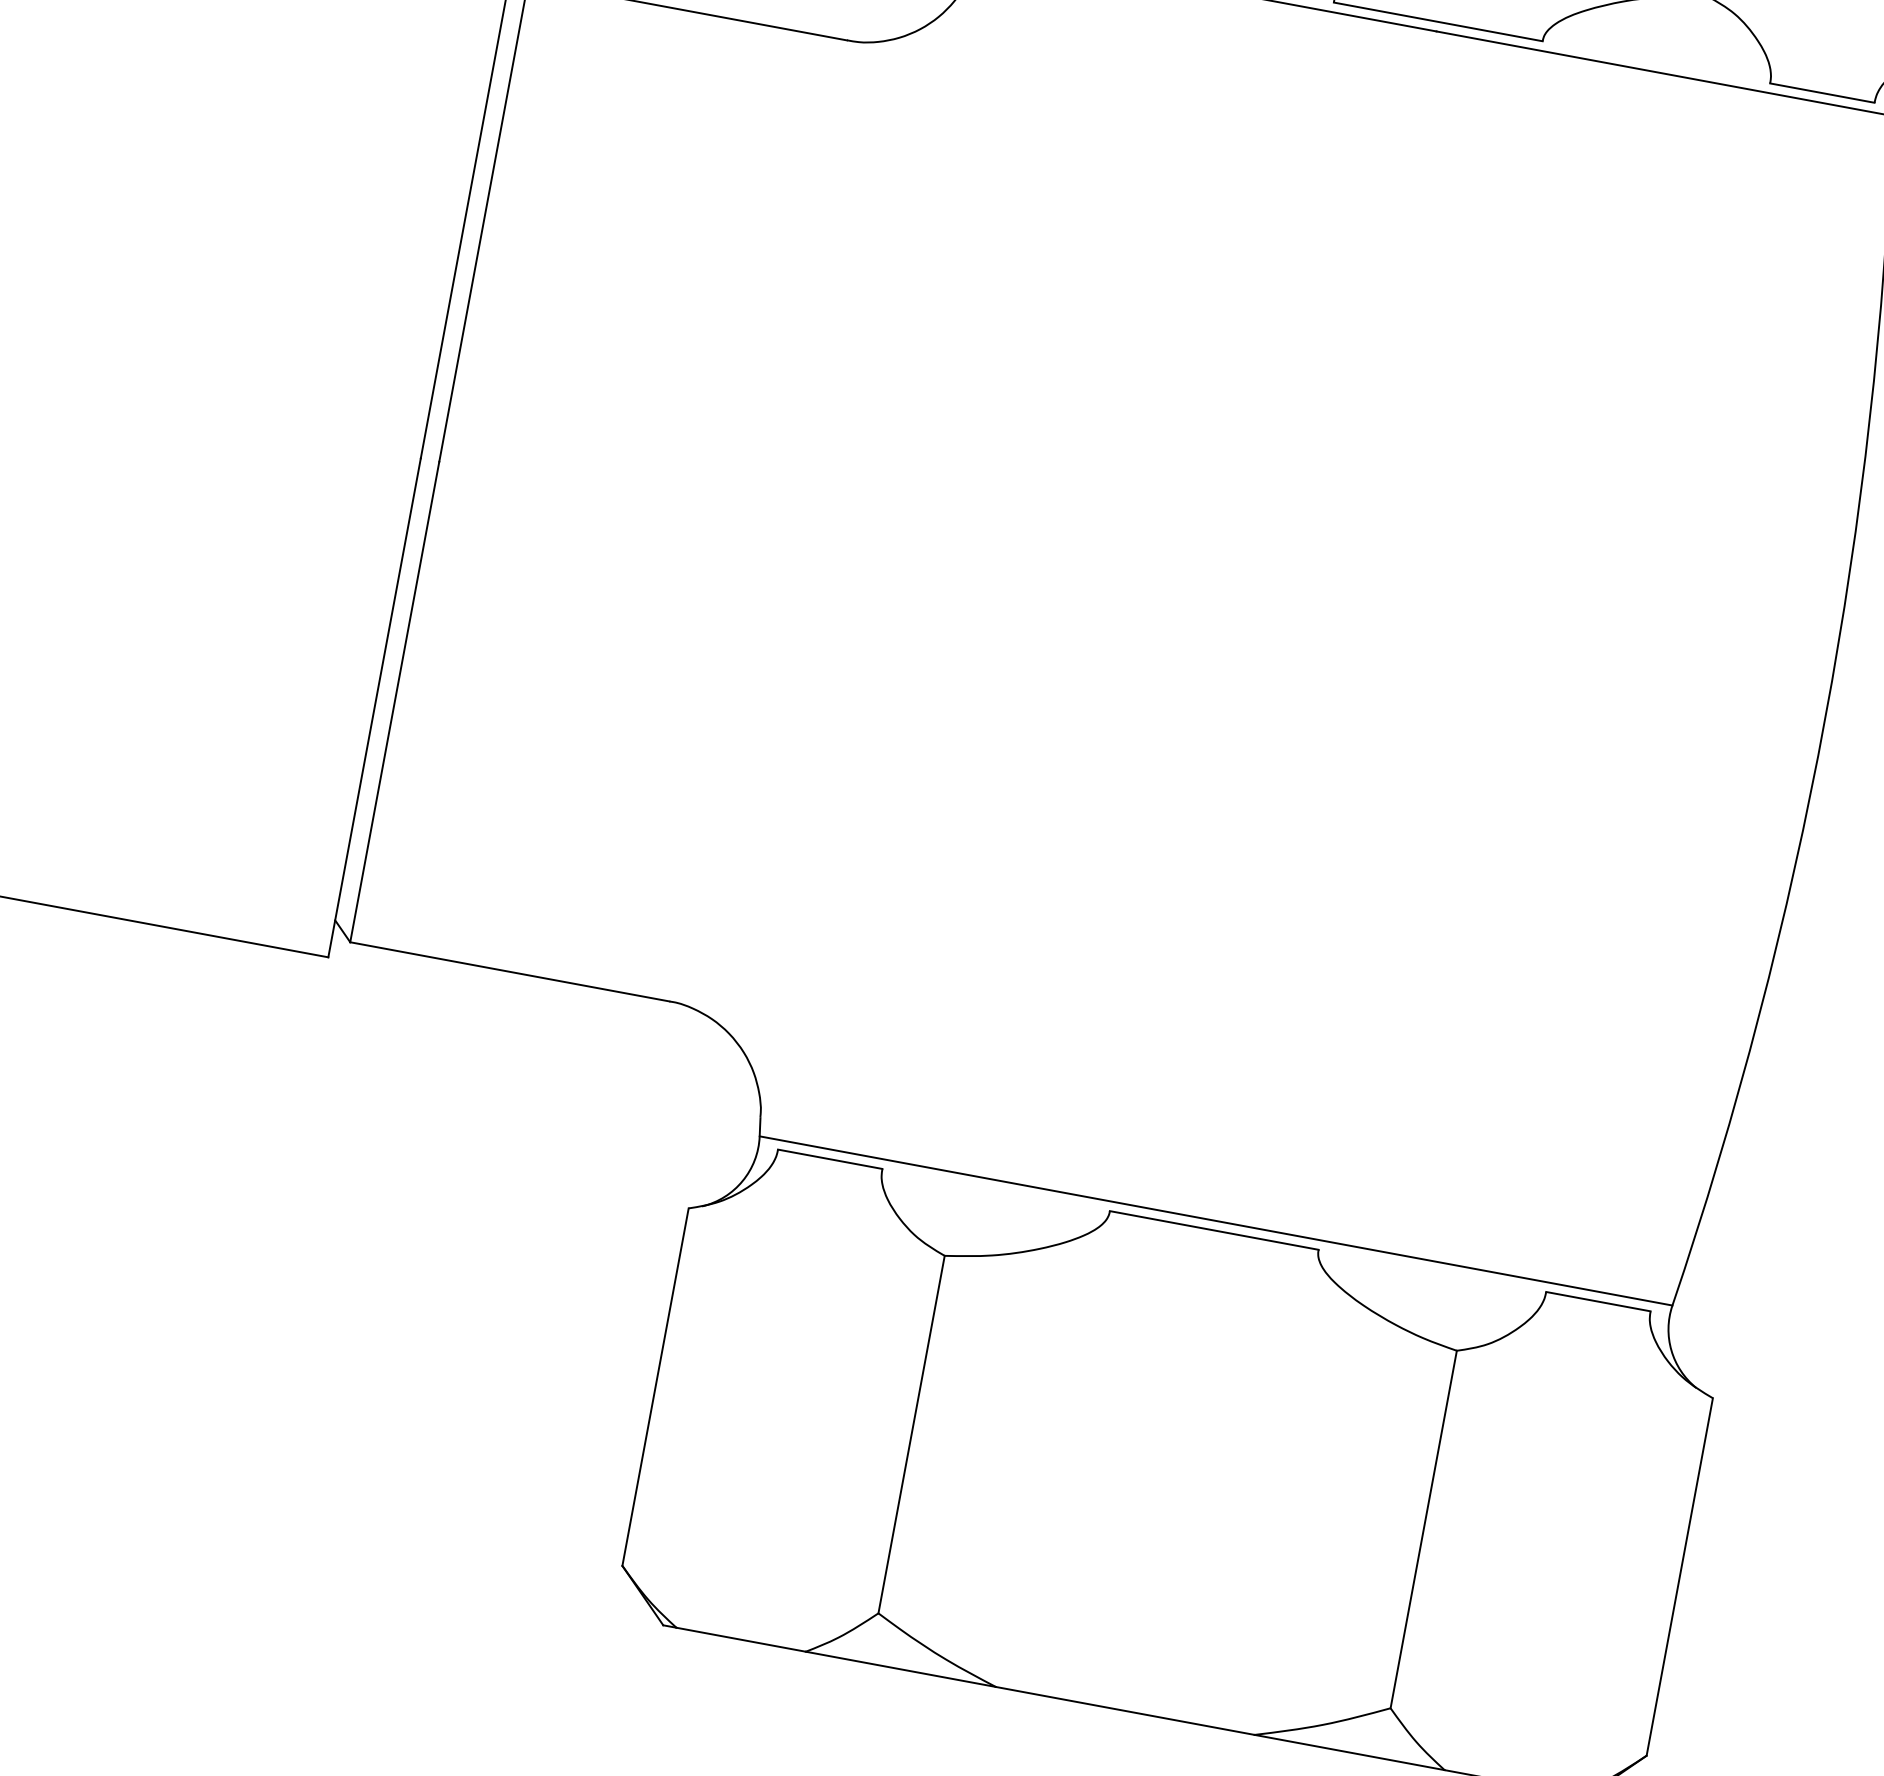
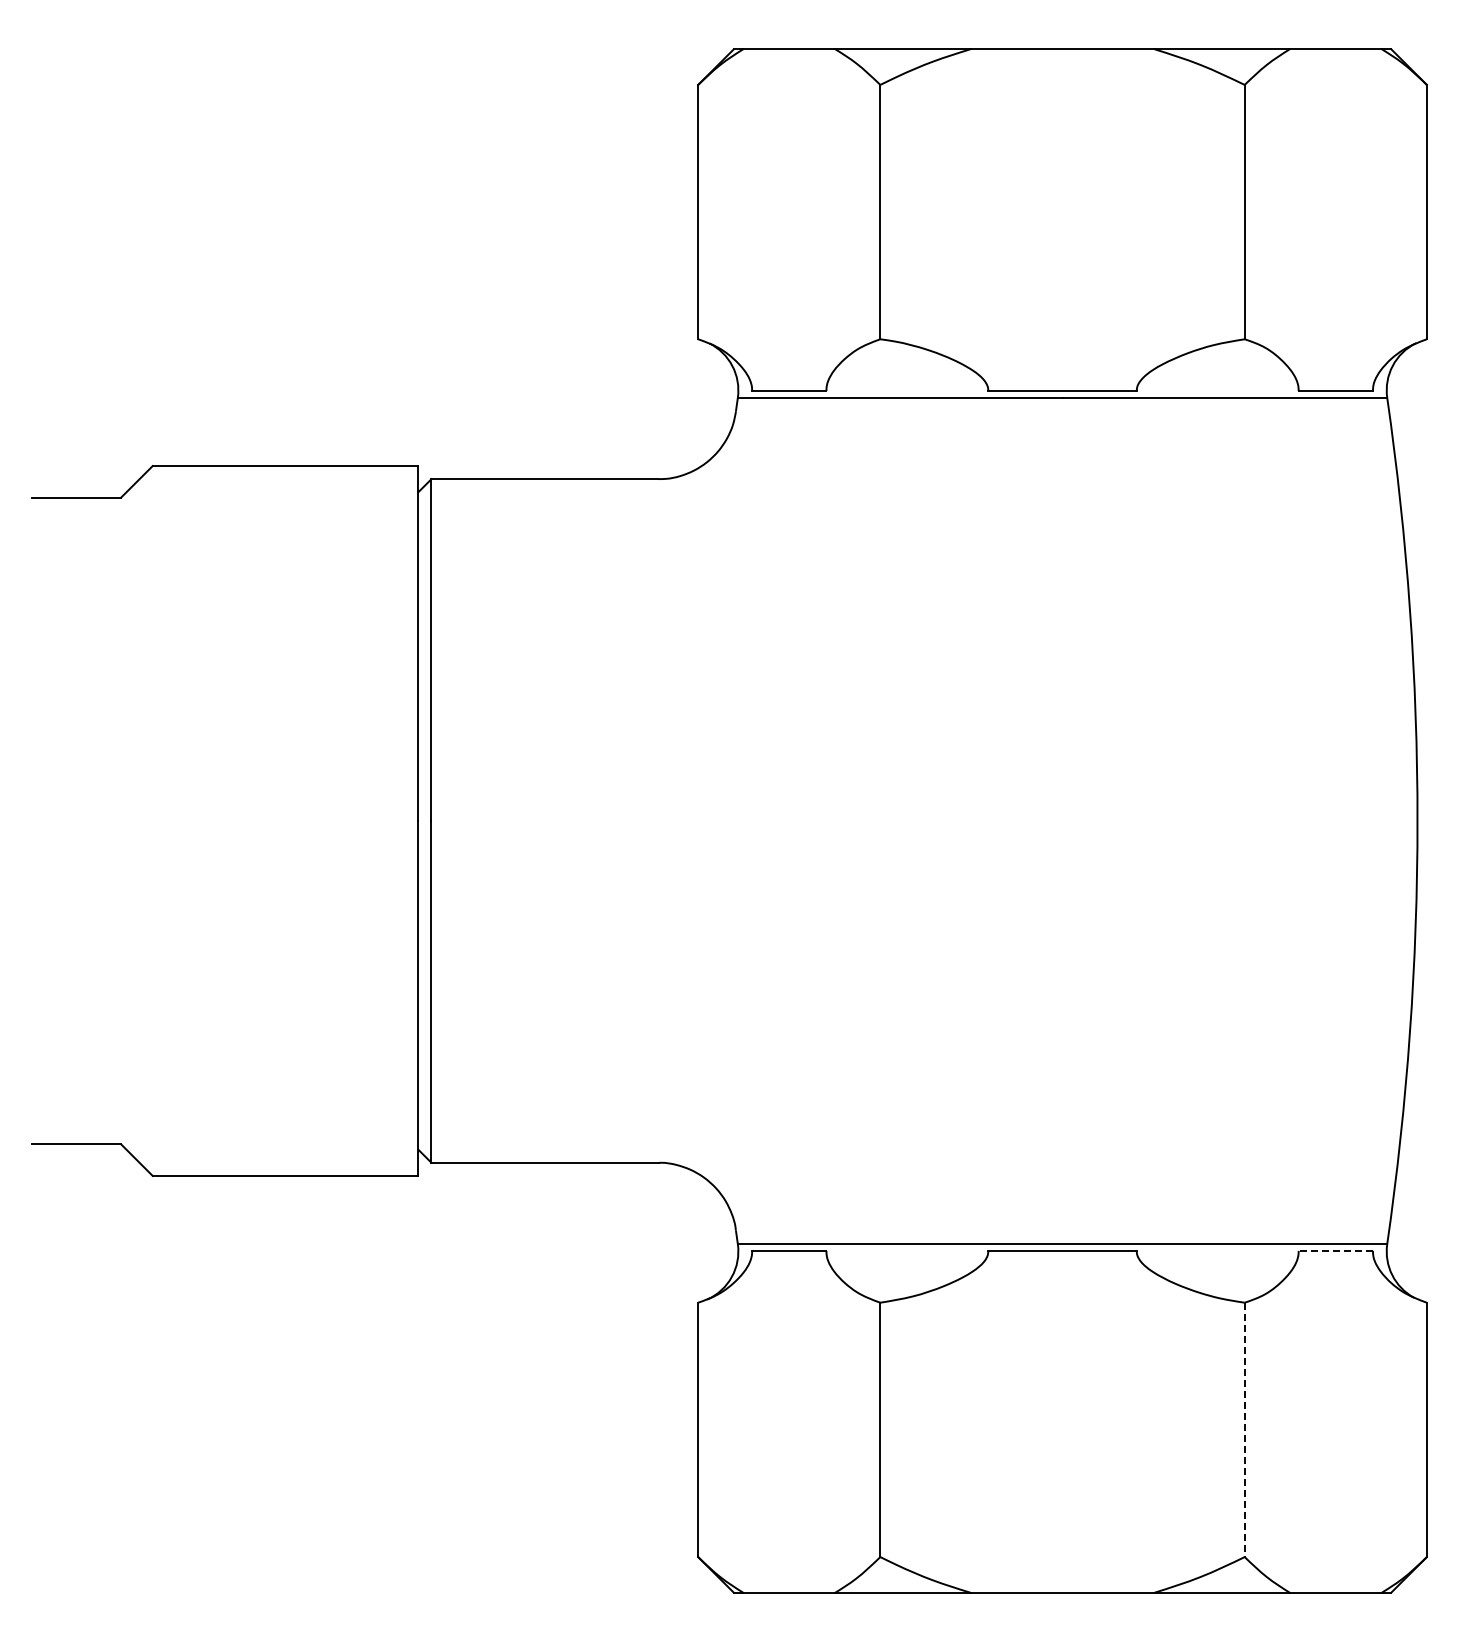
line: (1598, 1301) -> (1335, 1250), solid -> dashed
line: (1423, 1530) -> (1244, 1430), solid -> dashed

